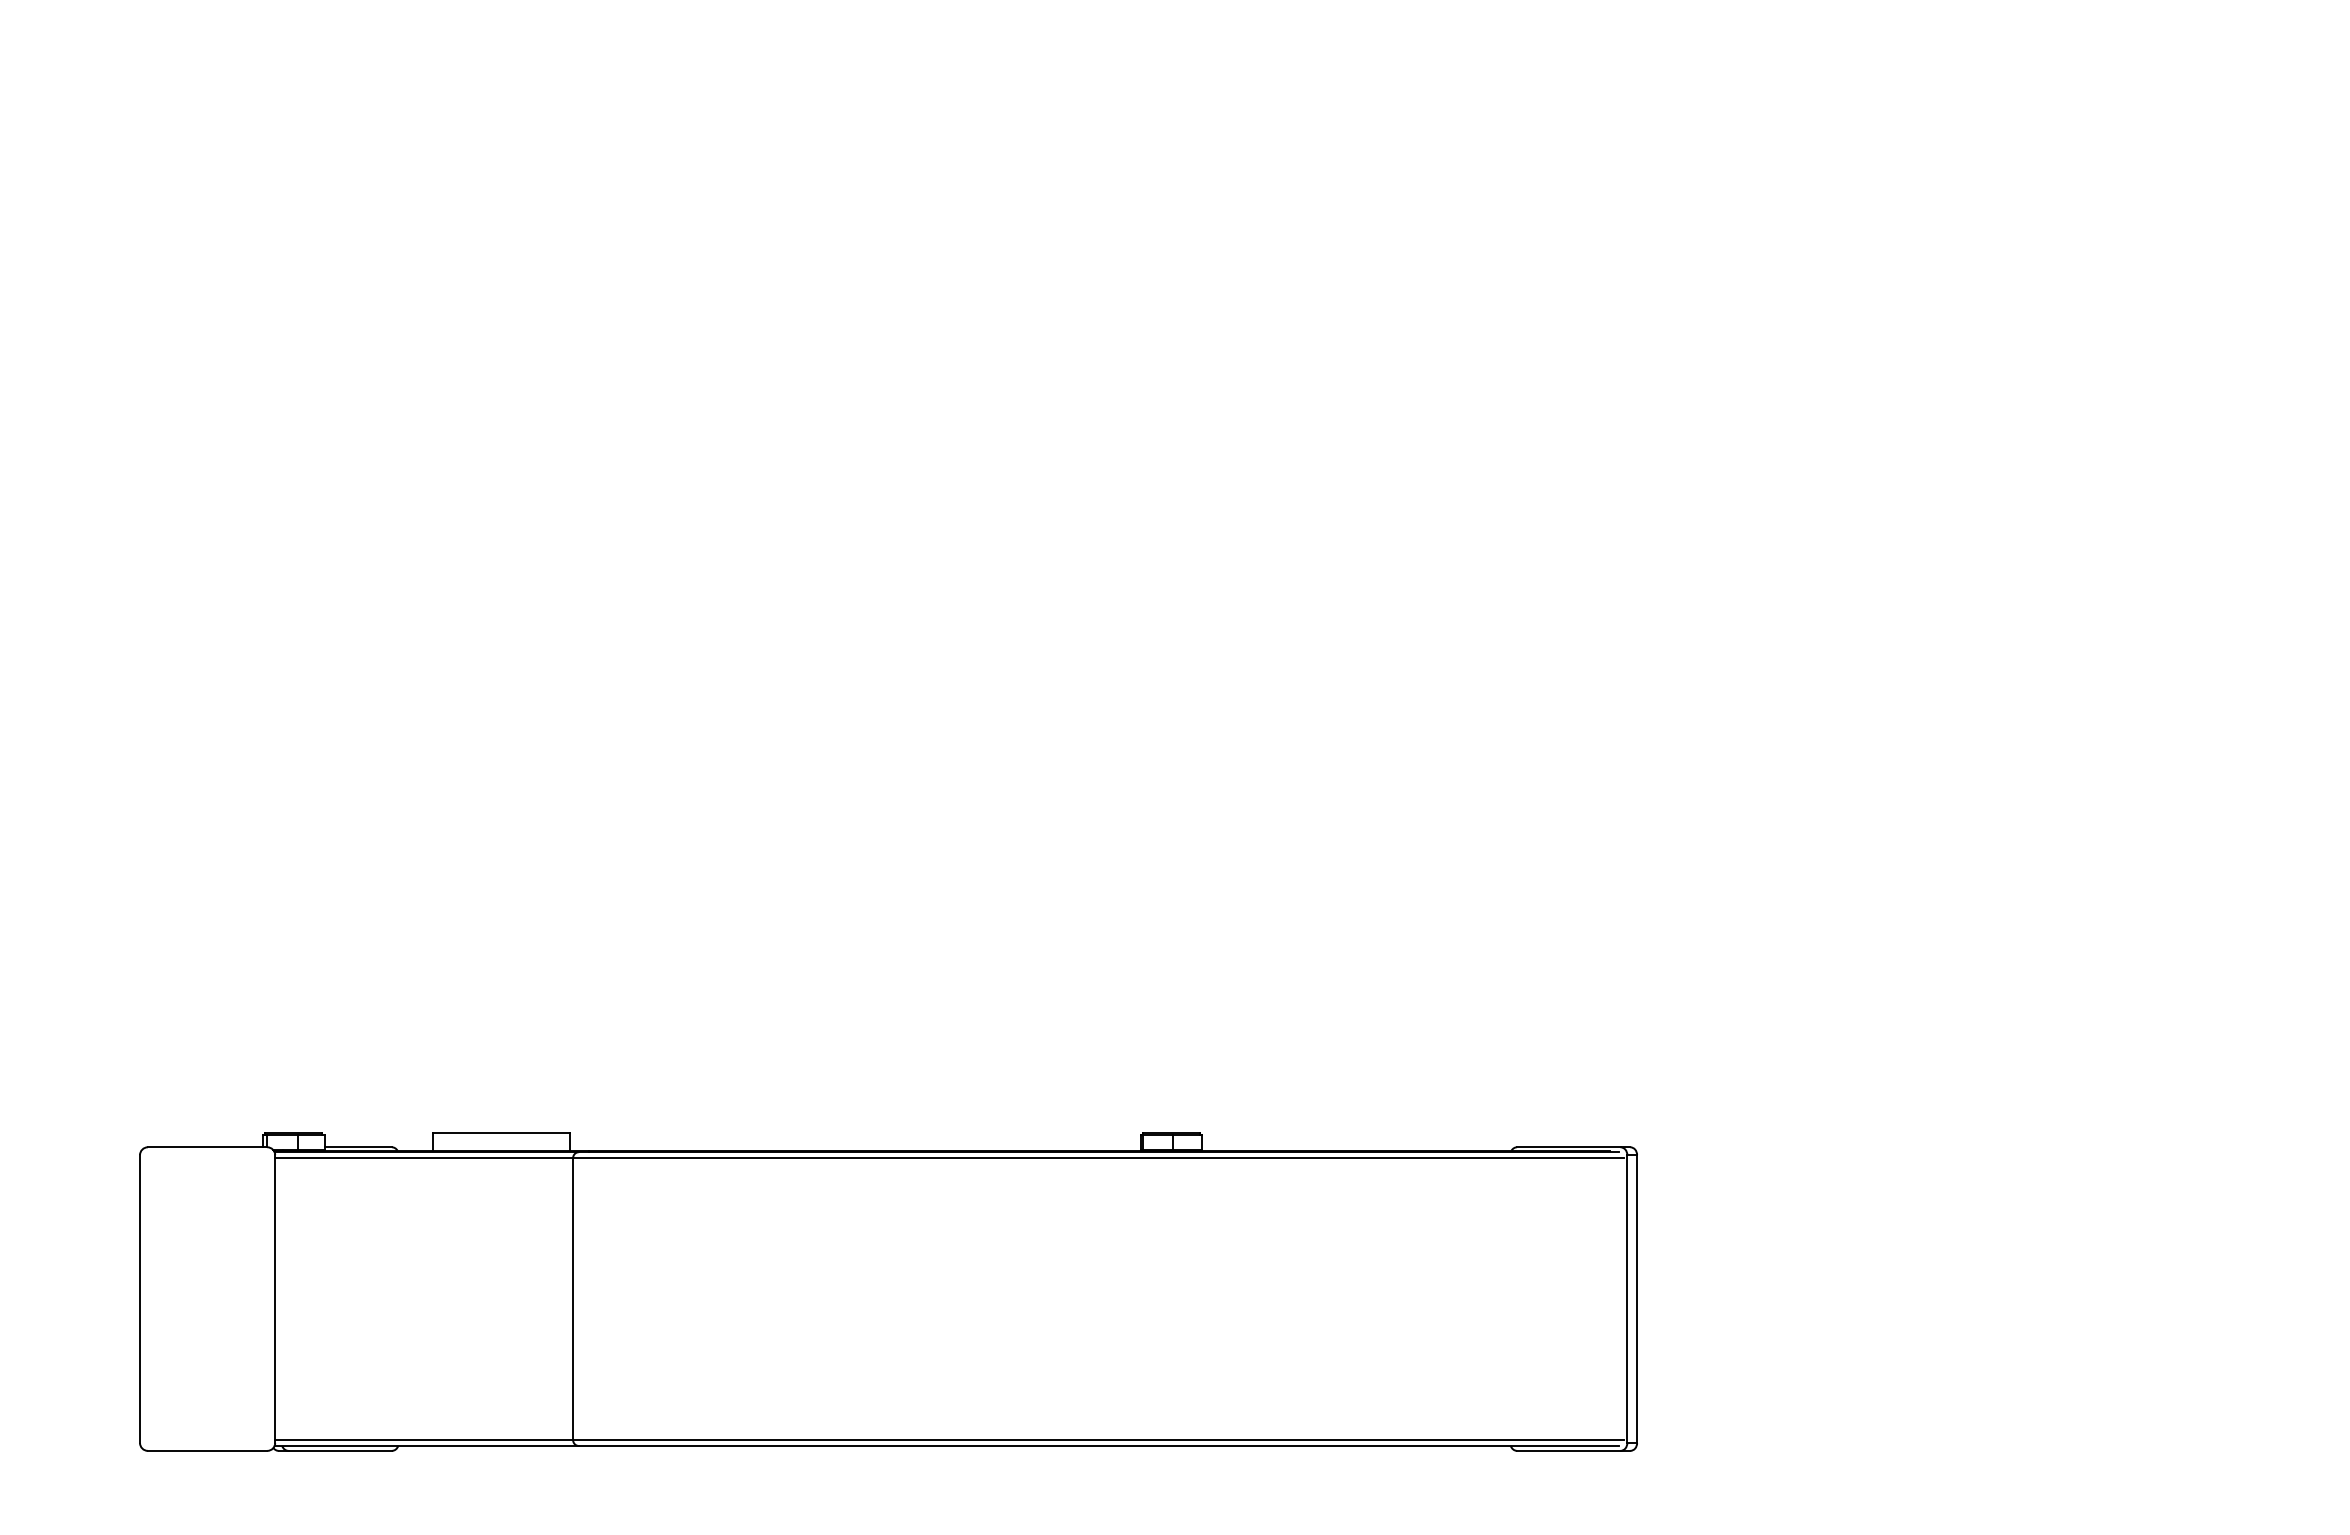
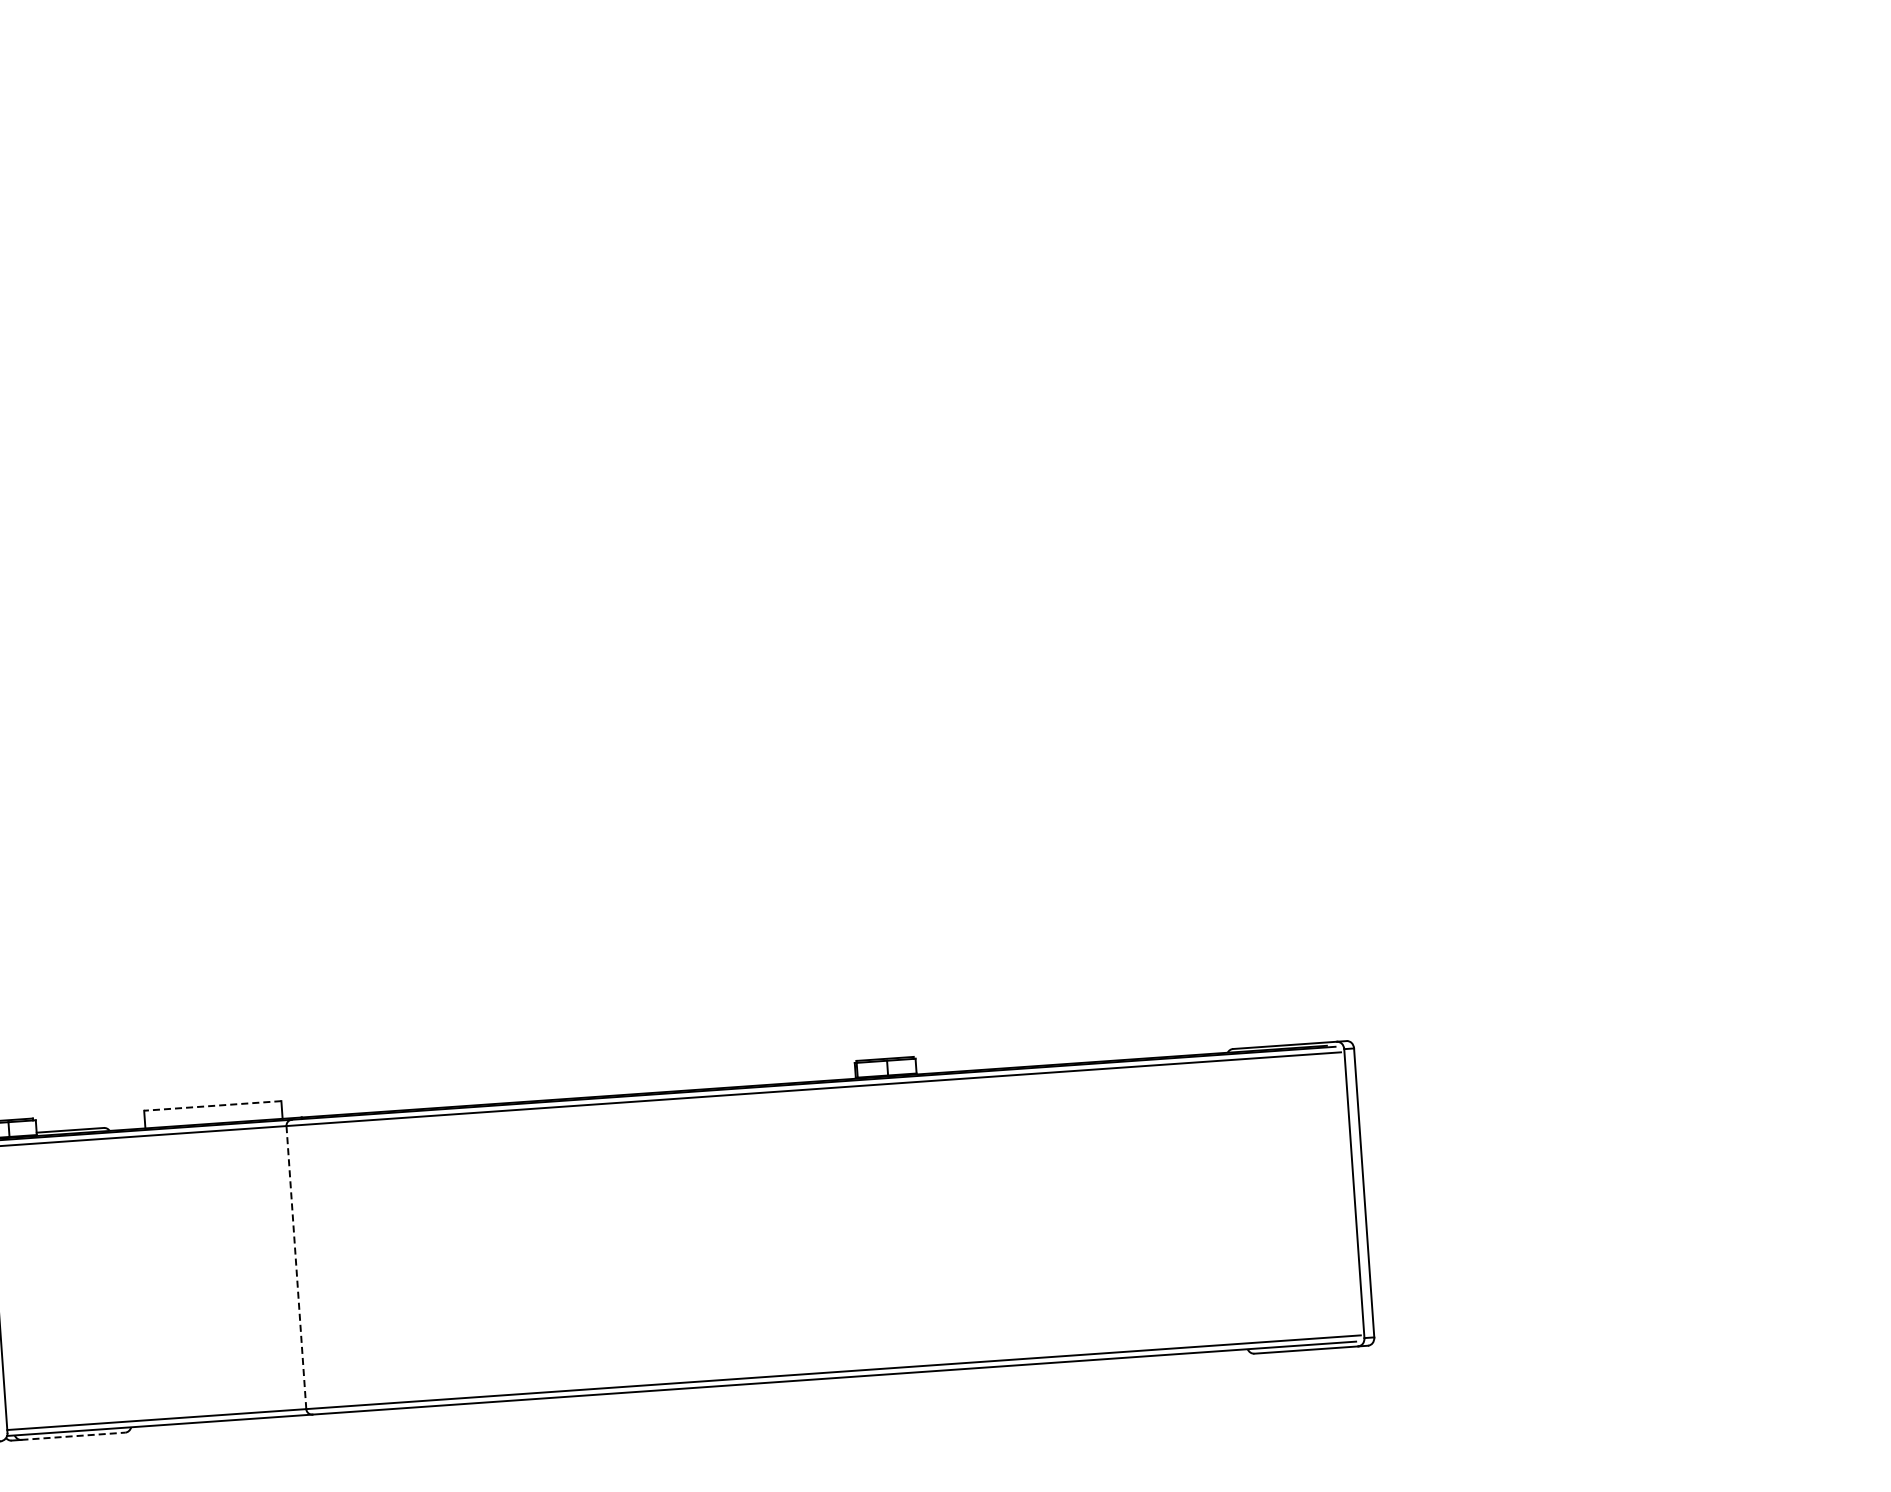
line: (500, 1132) -> (211, 1105), solid -> dashed
line: (573, 1298) -> (296, 1266), solid -> dashed
line: (340, 1450) -> (73, 1435), solid -> dashed

